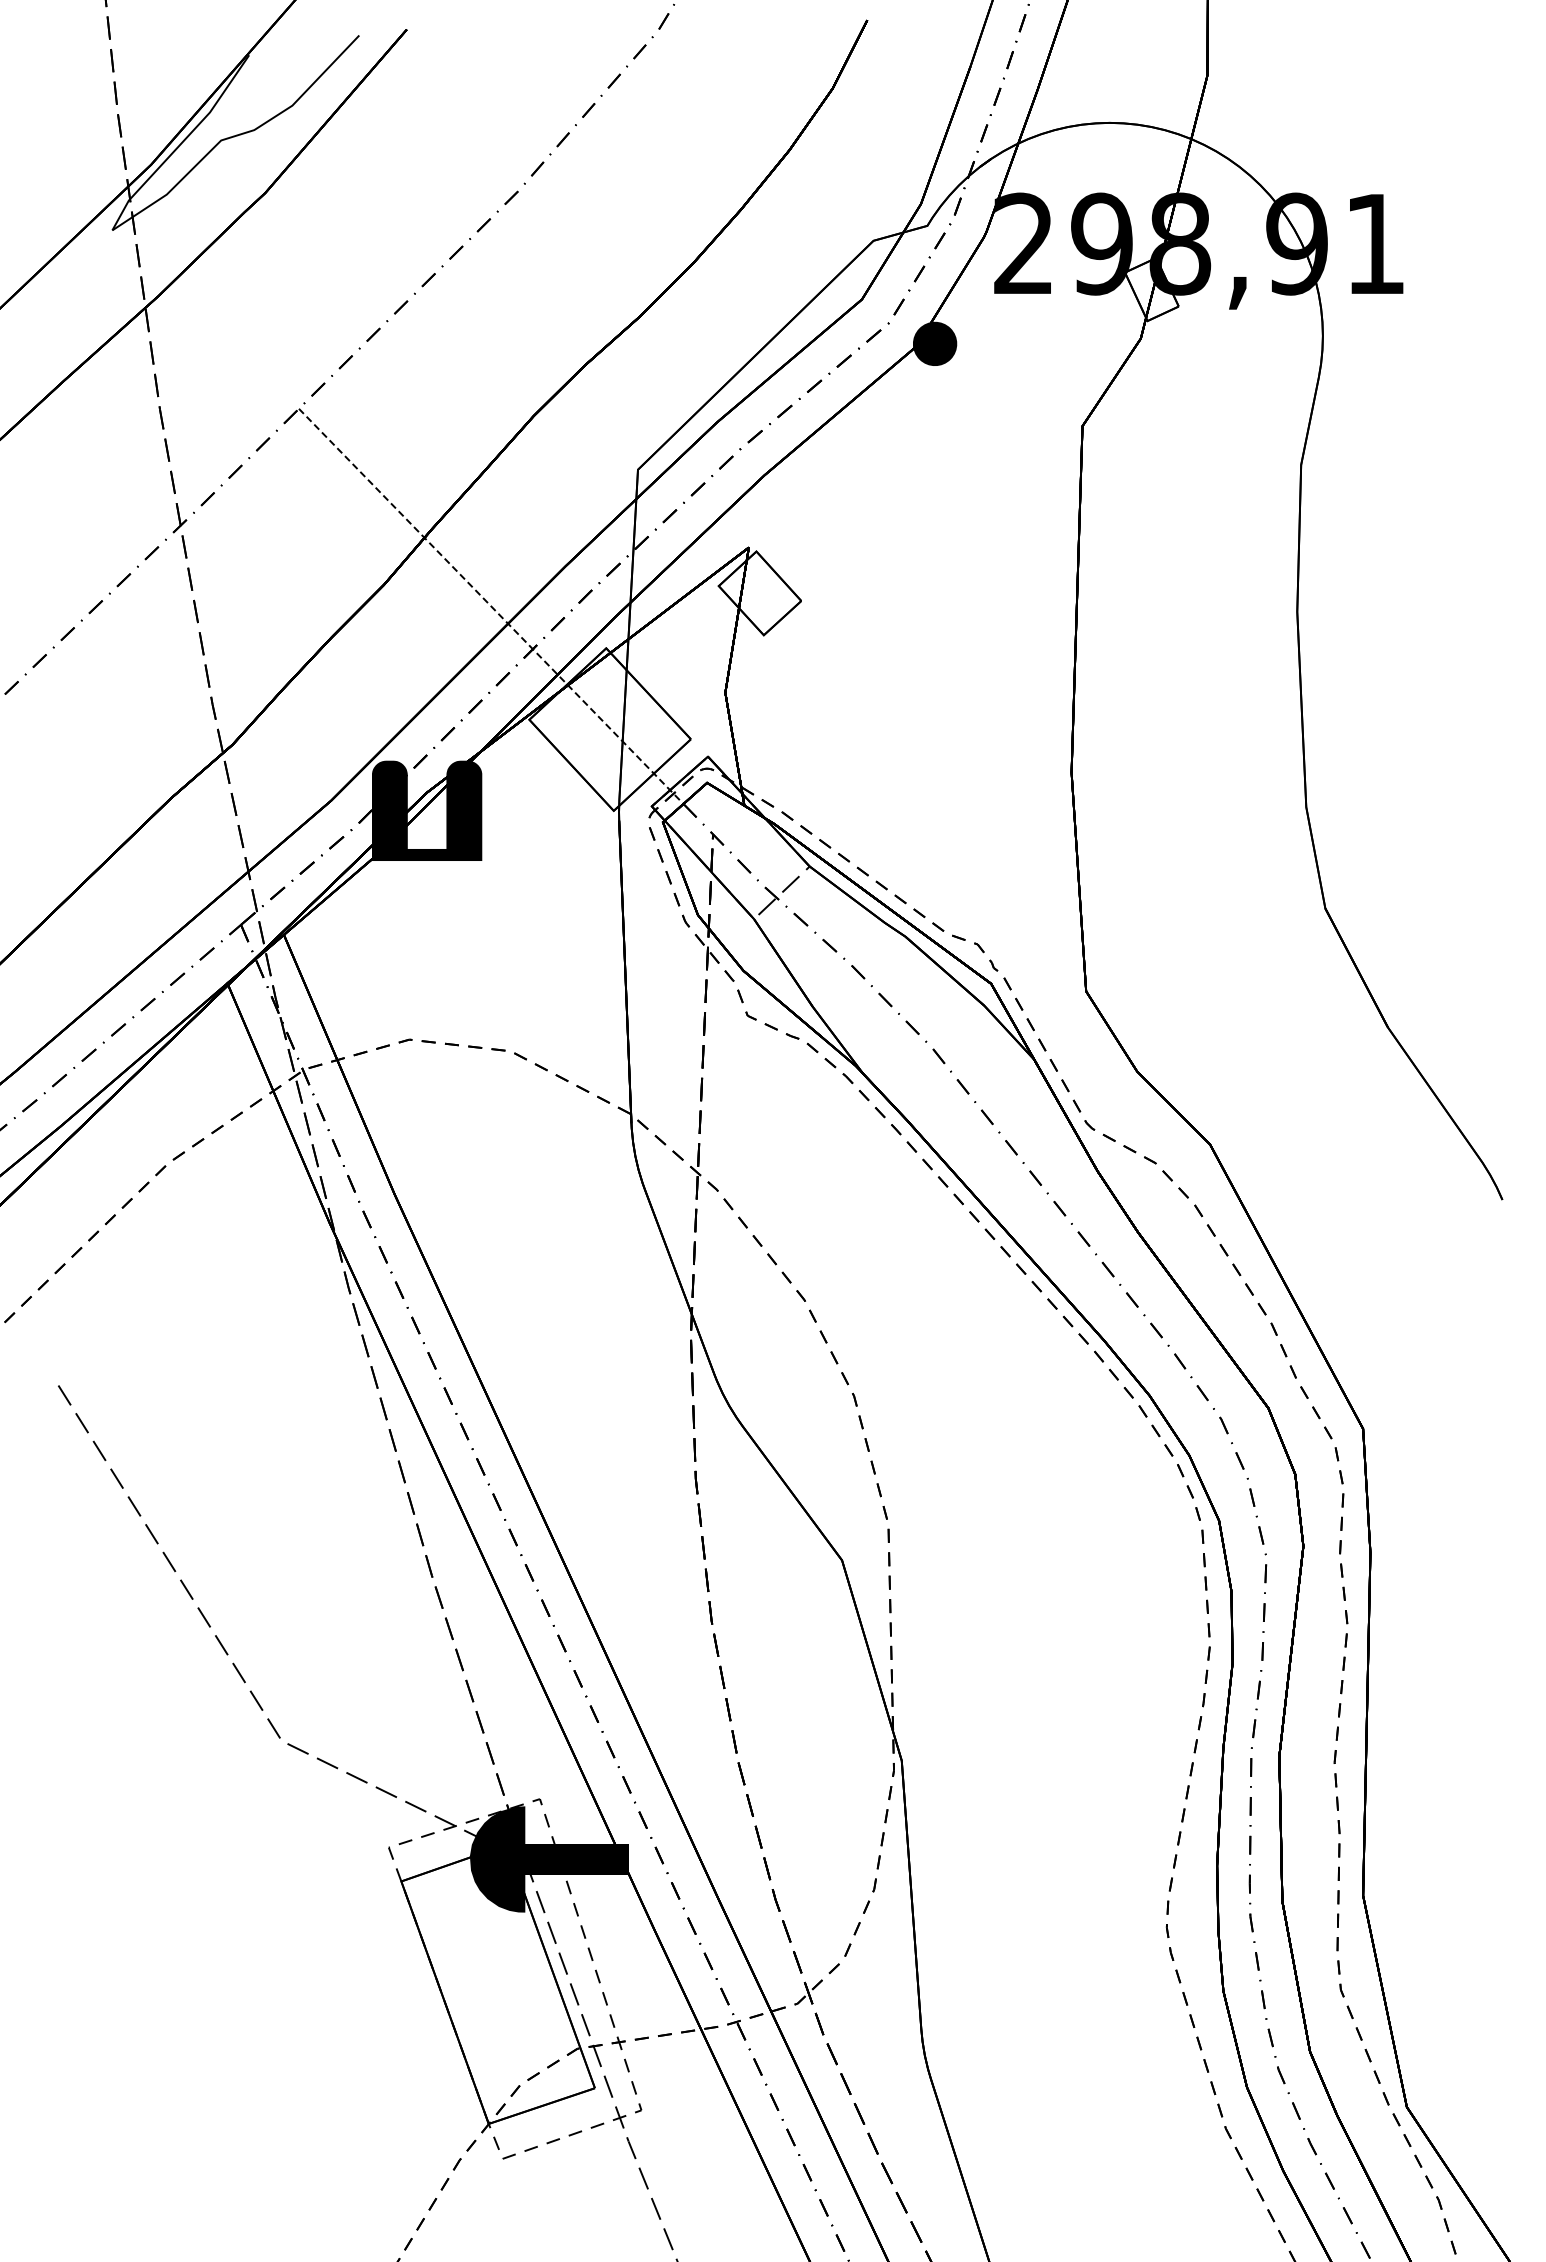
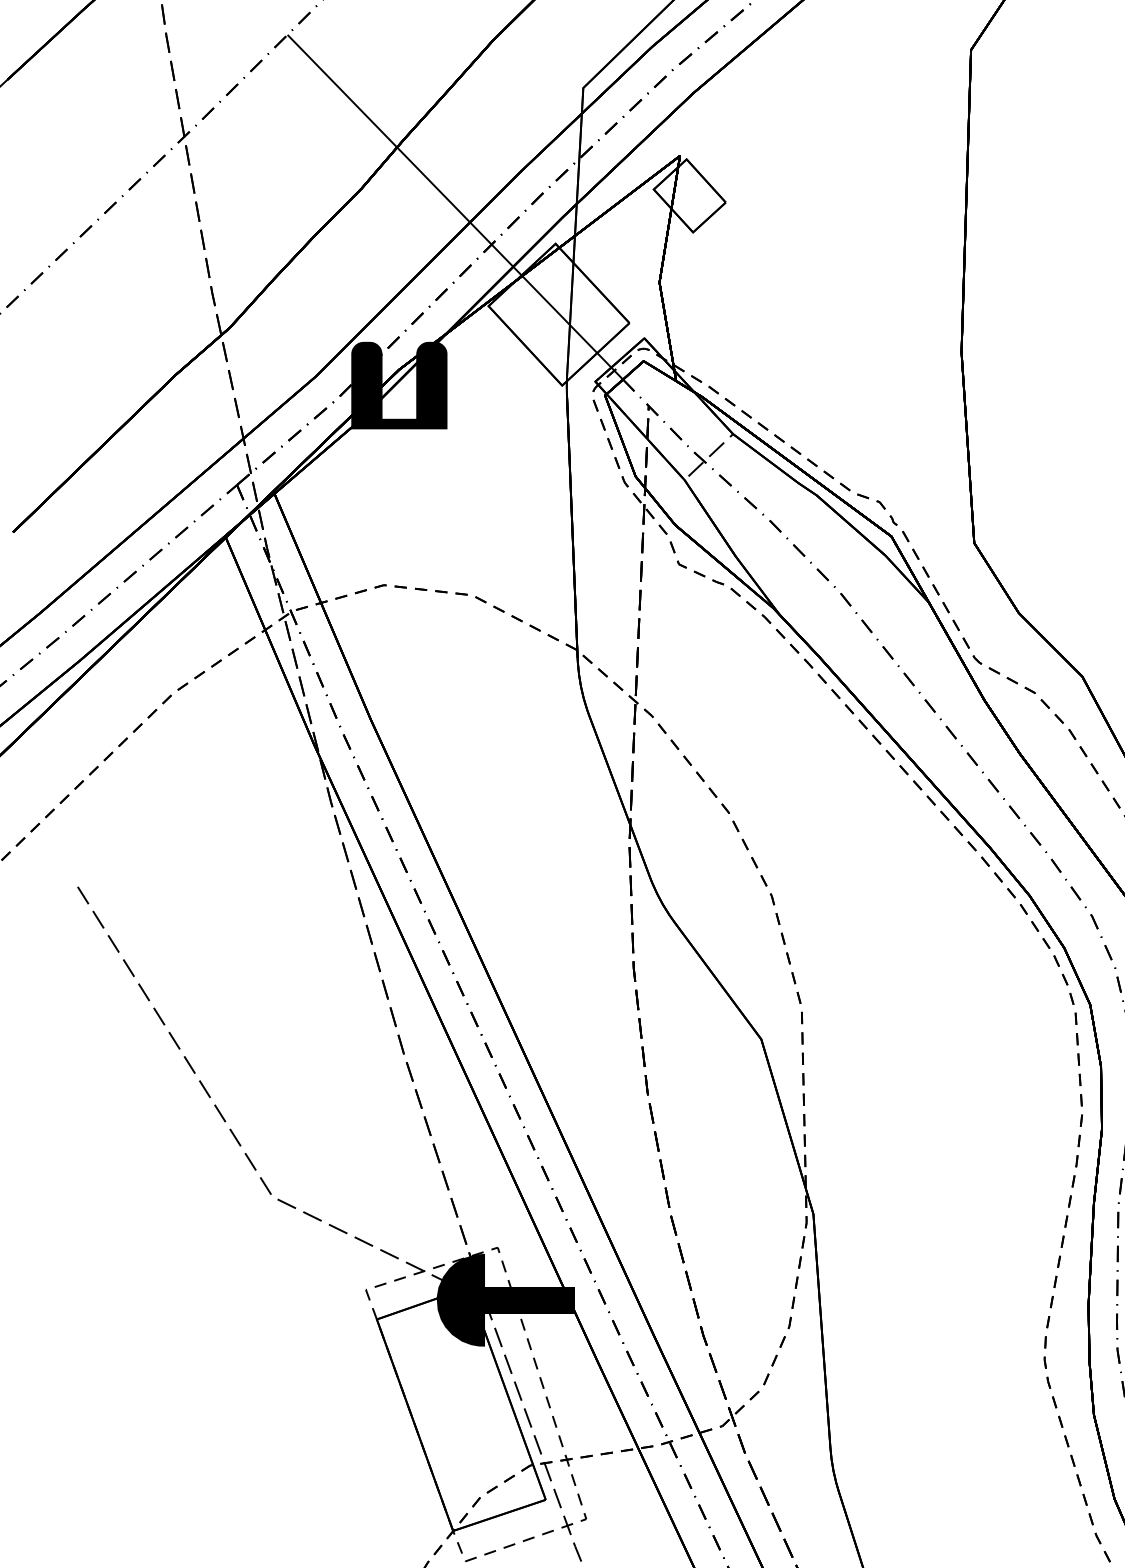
line: (491, 606) -> (455, 207), dashed -> solid

